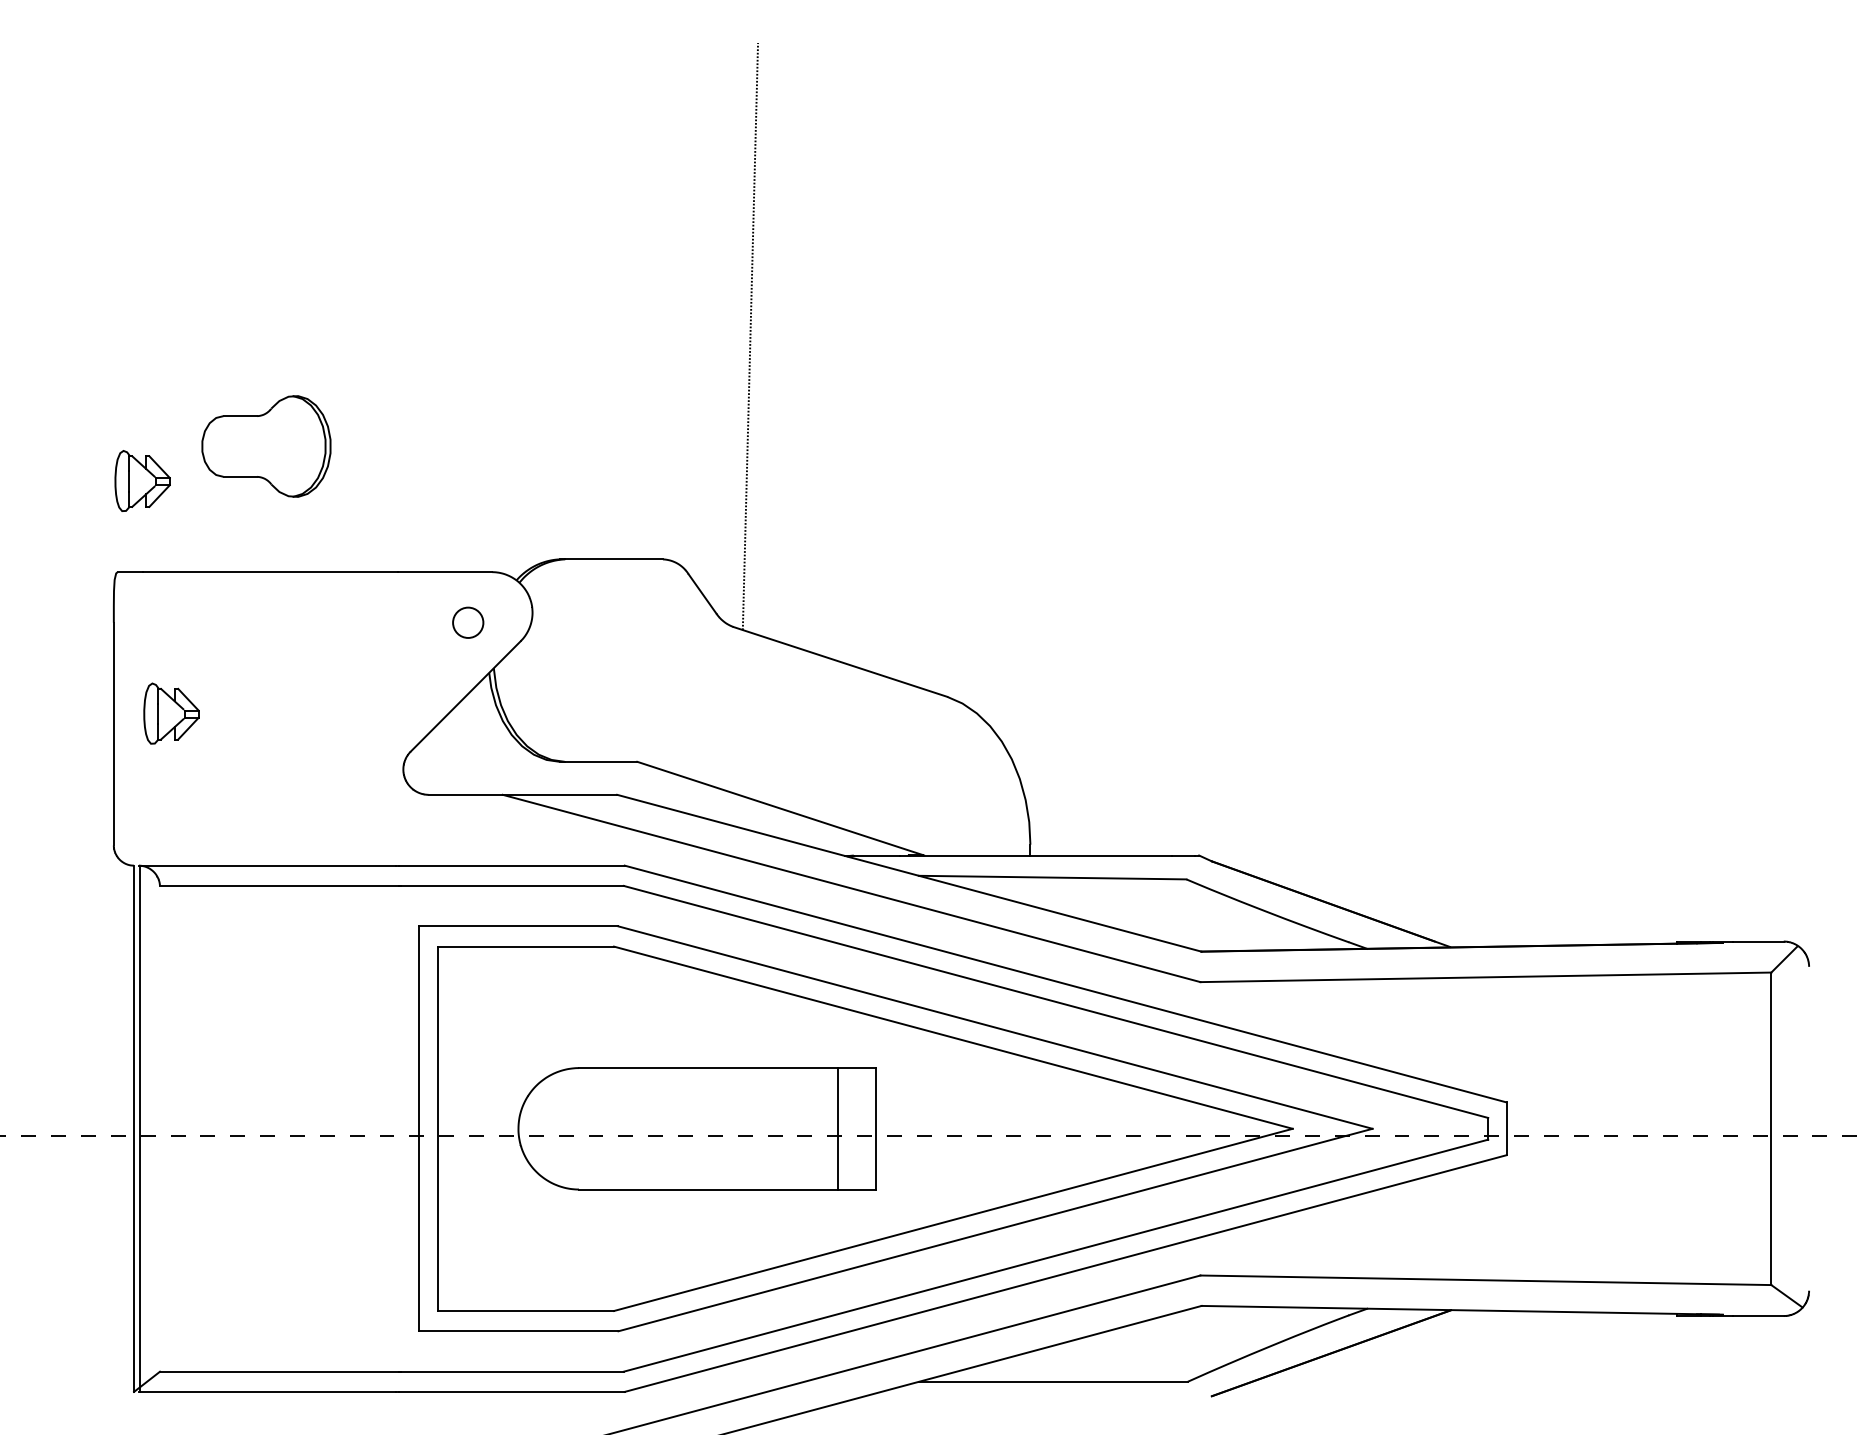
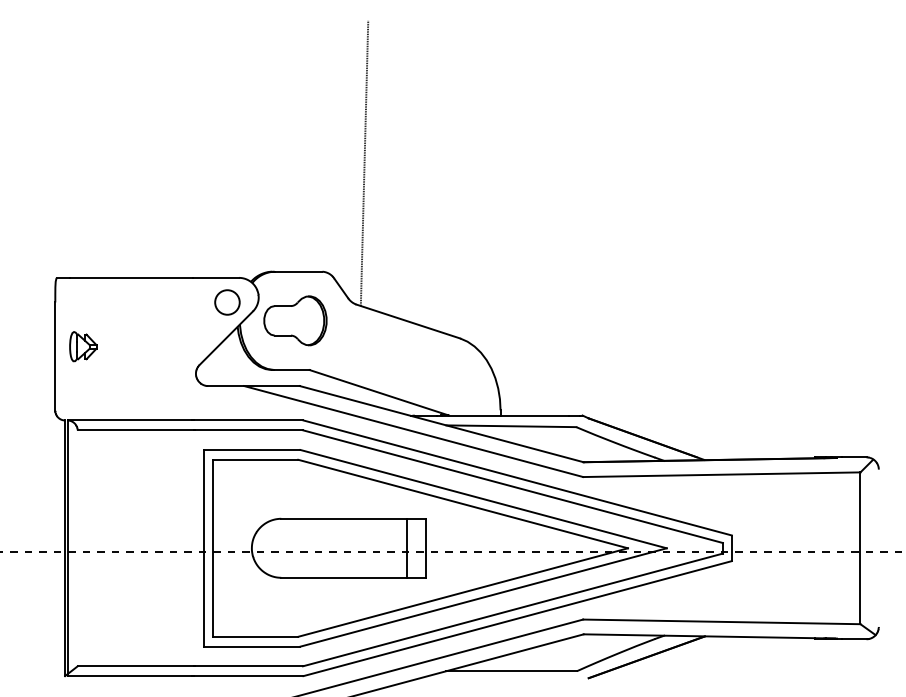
part: (266, 445) -> (295, 320), moved
part: (143, 480) -> (69, 233), removed
circle: (468, 622) -> (227, 302), size x1.67

